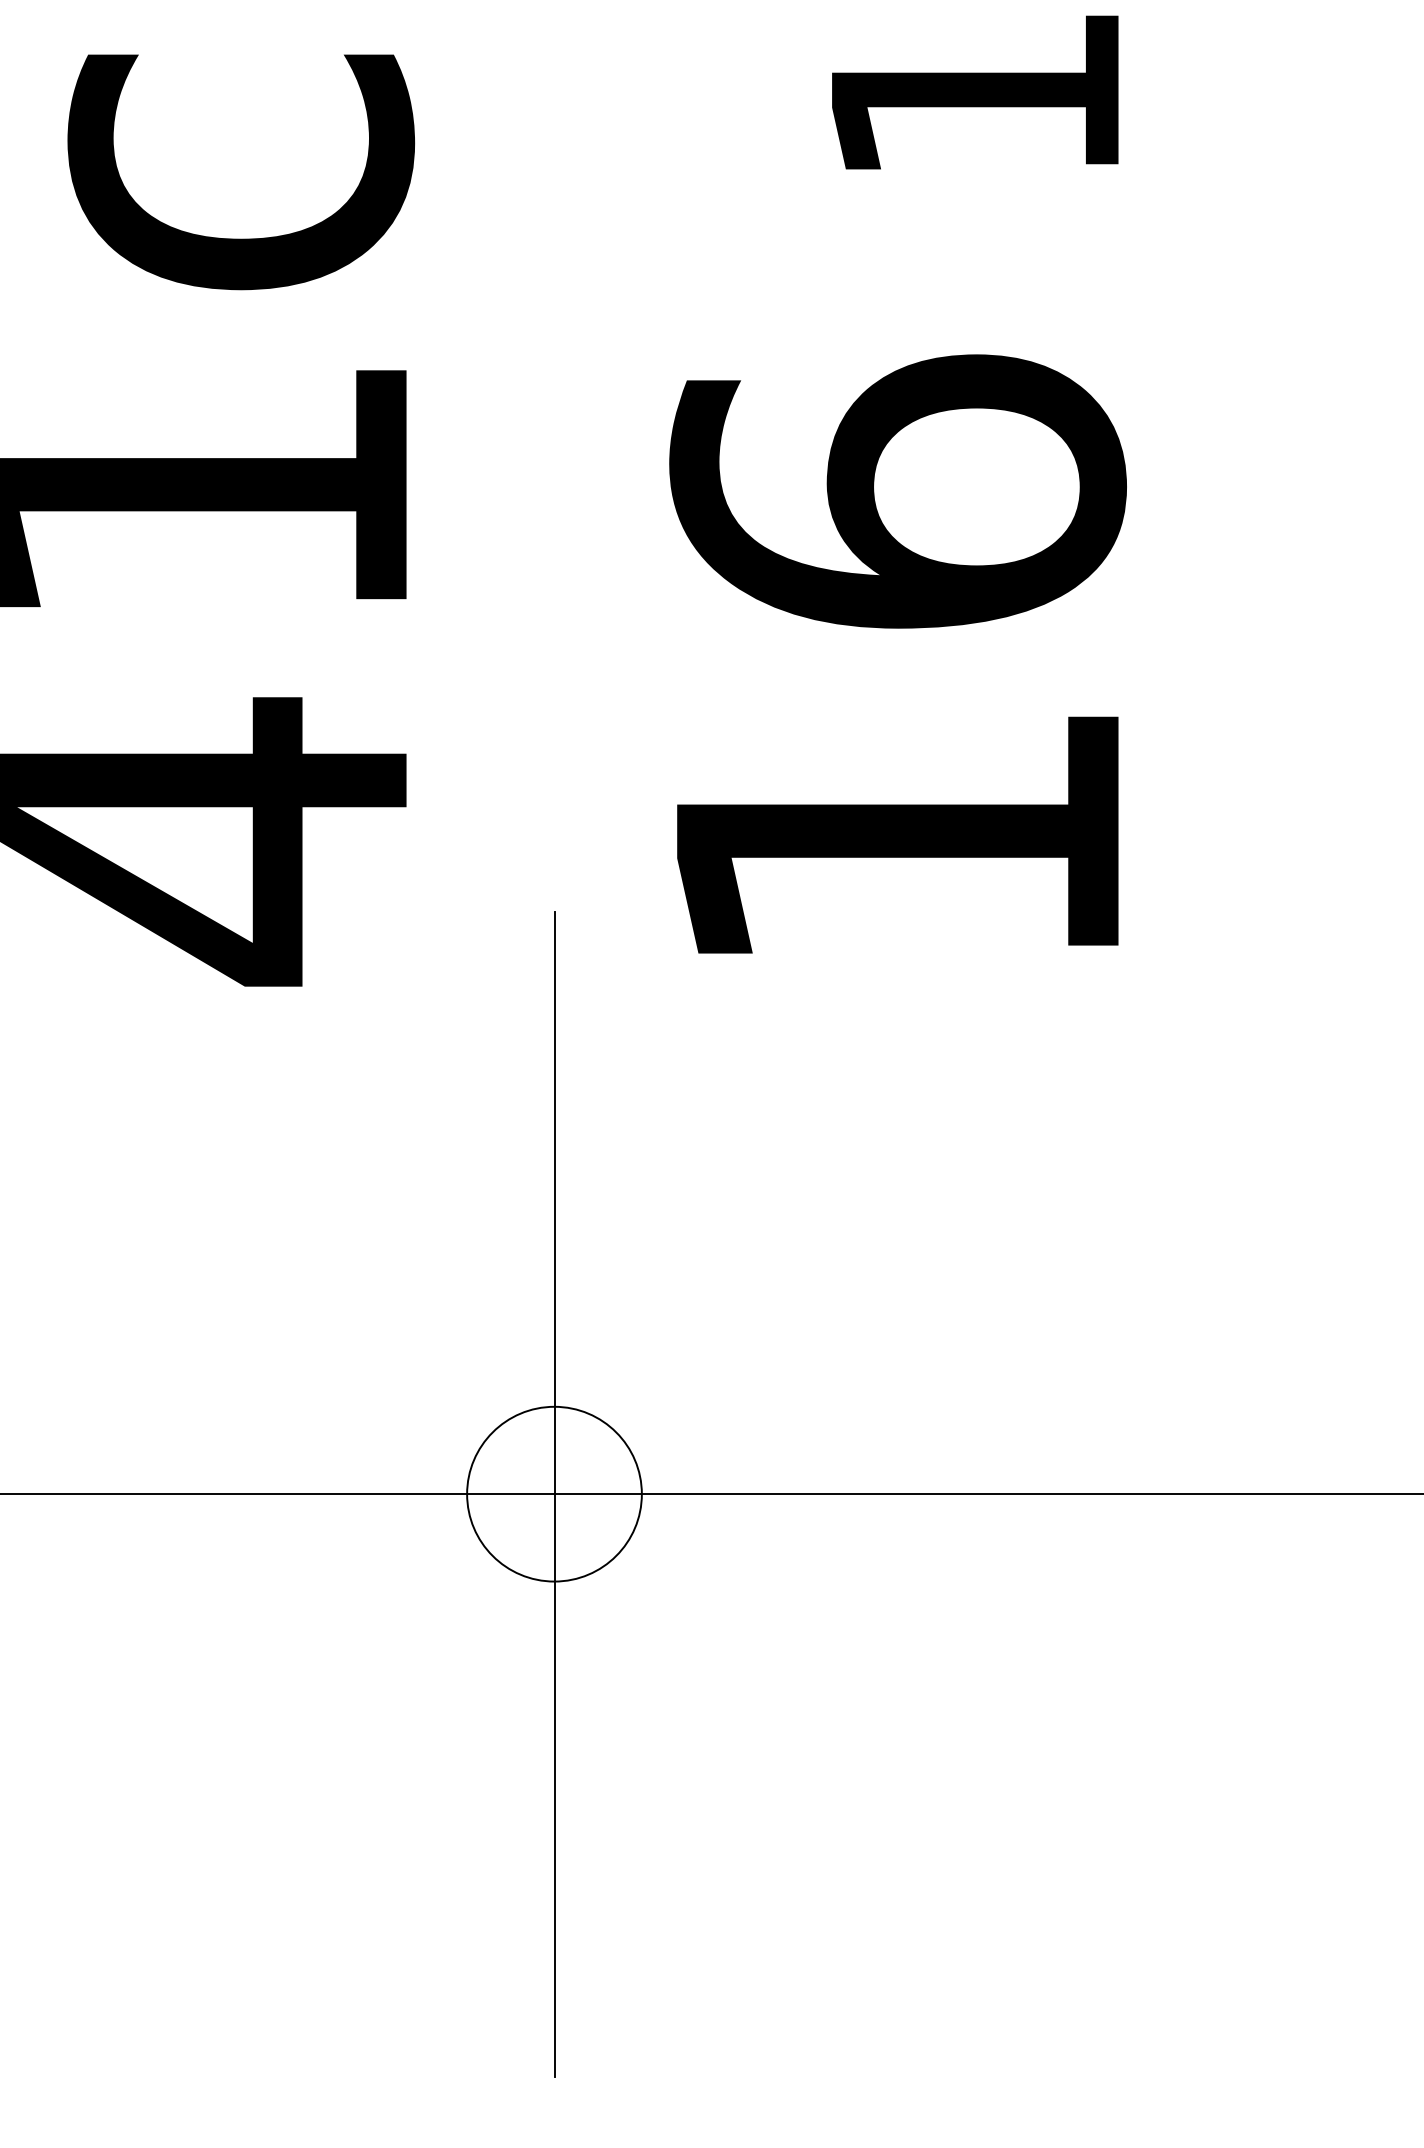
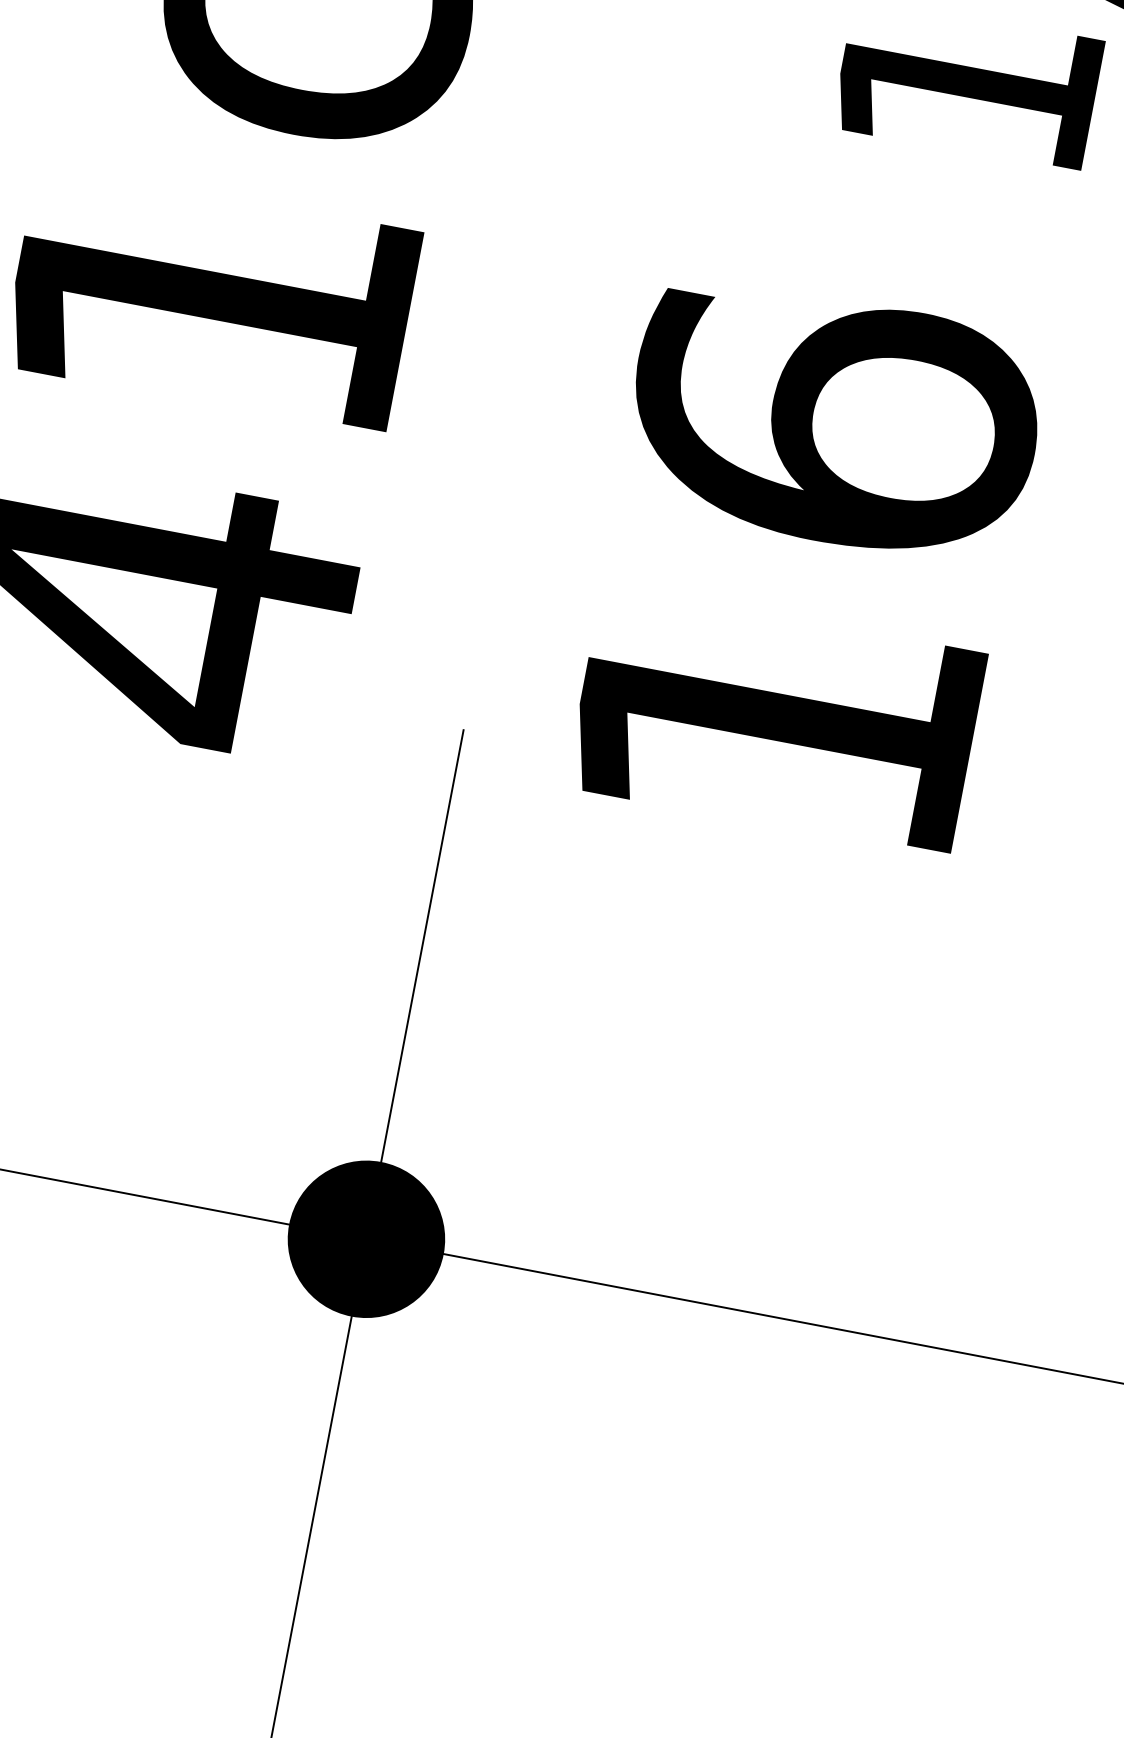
fill: (554, 1493) -> (366, 1238), added

